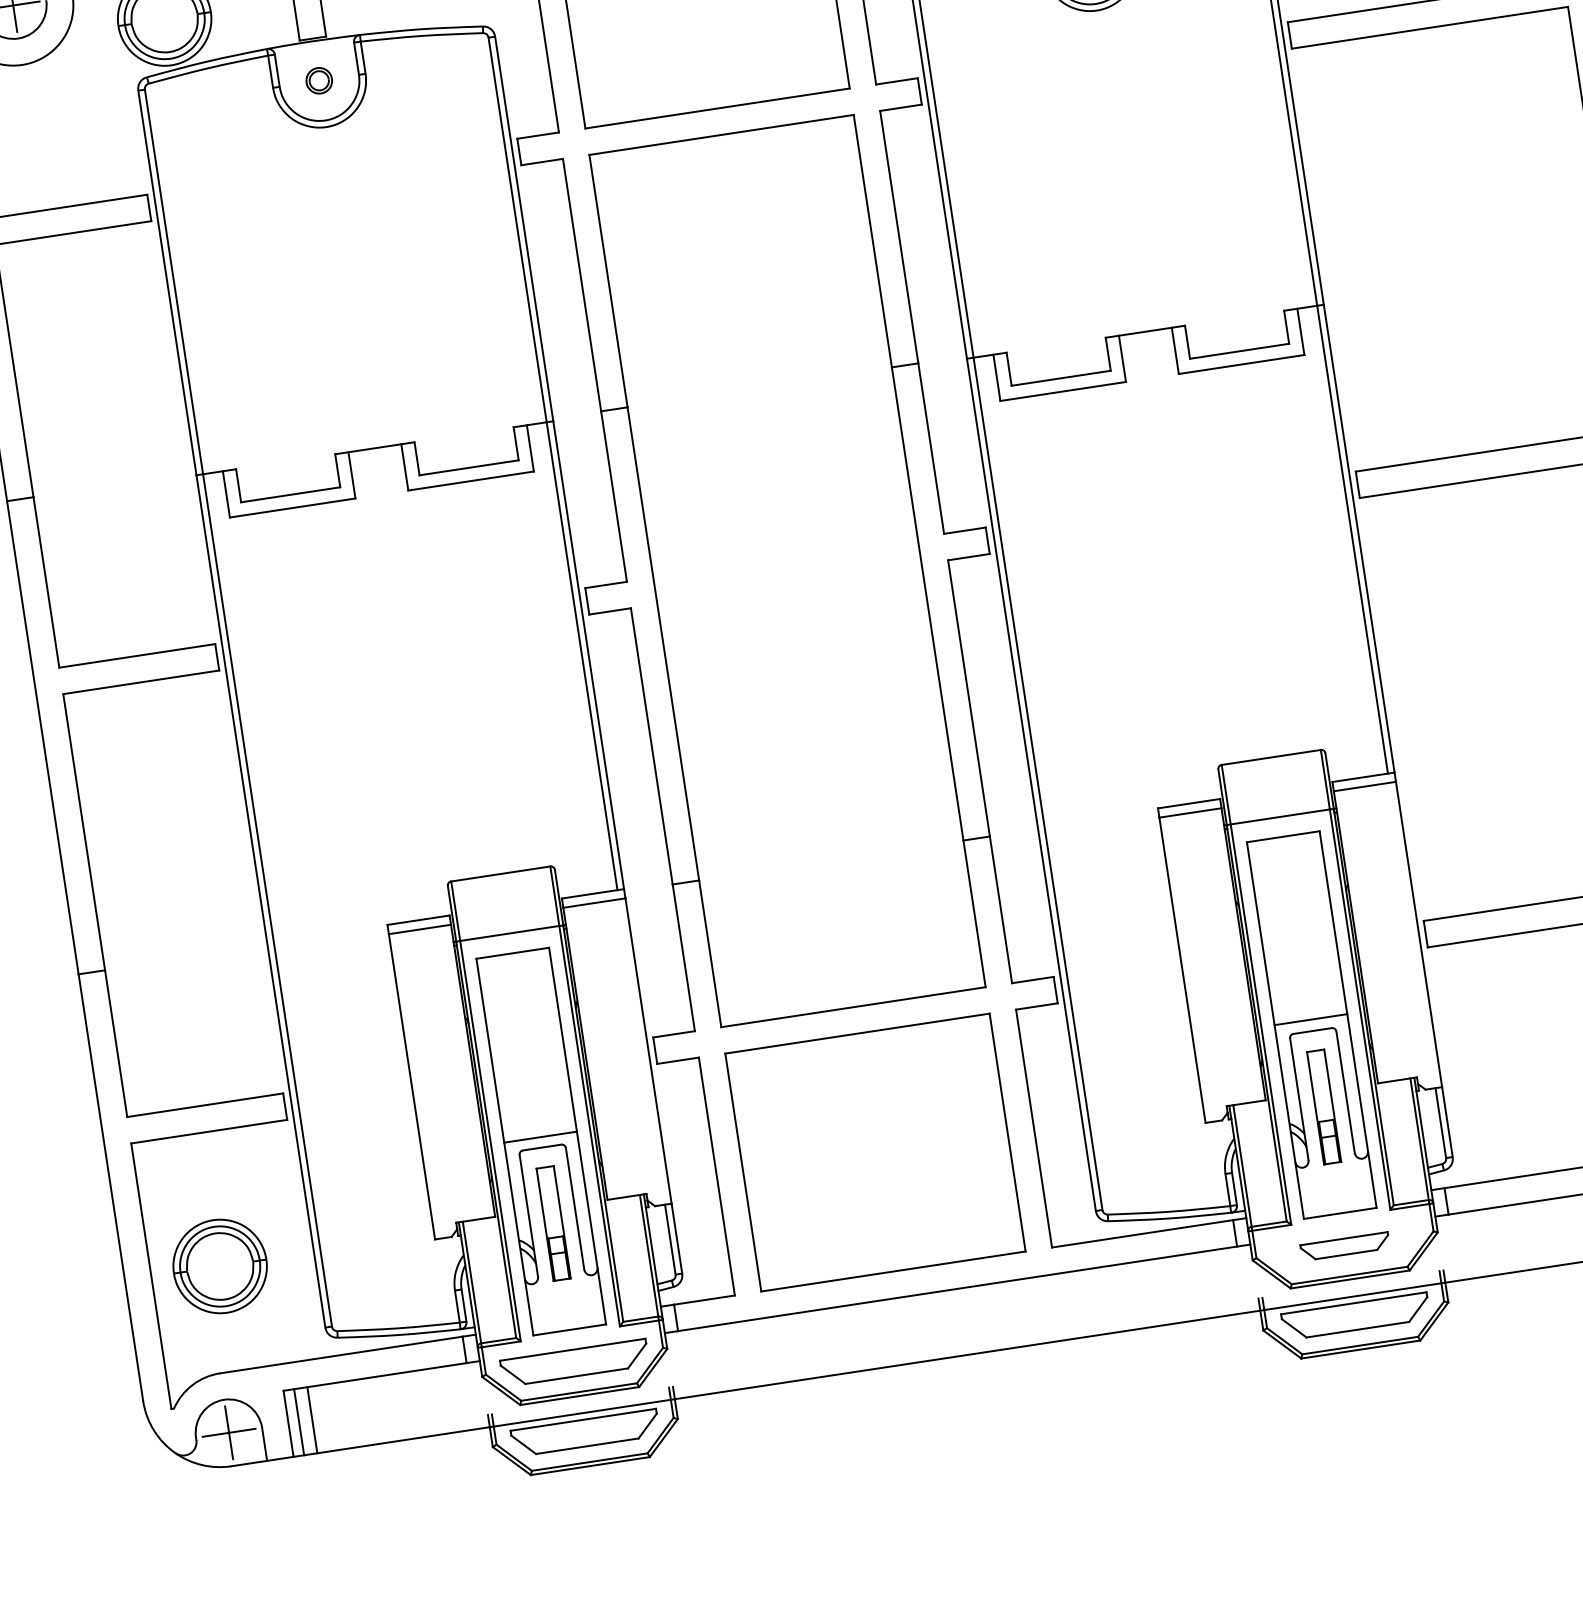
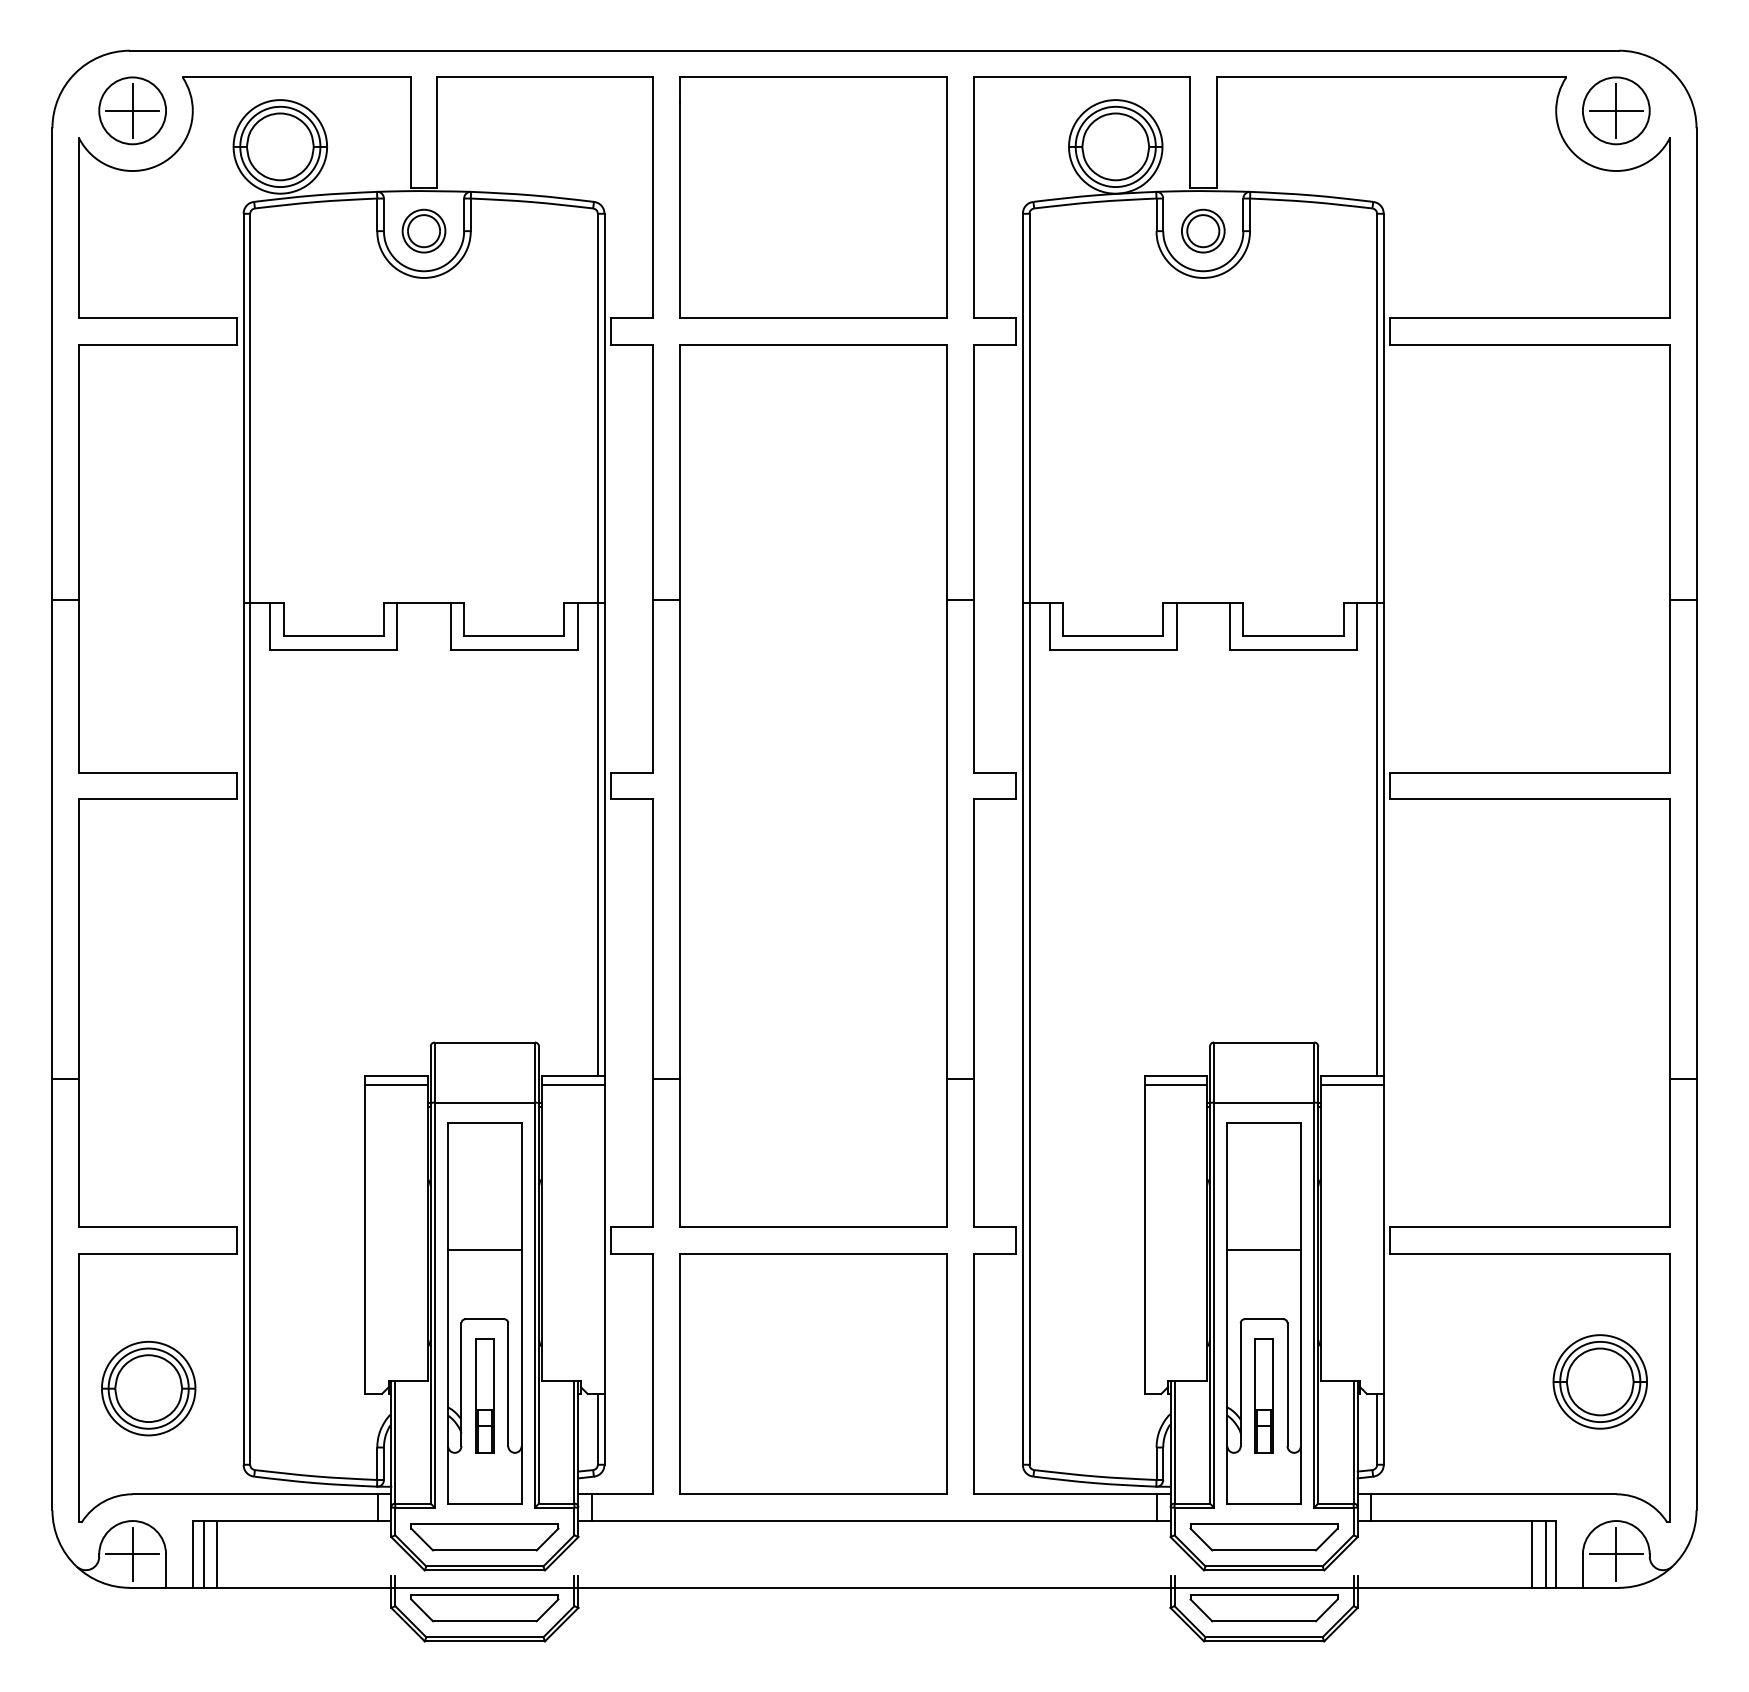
part: (318, 80) -> (423, 230), size x1.67
line: (1310, 1019) -> (1263, 1249), moved
line: (540, 1137) -> (484, 1249), moved
part: (1344, 1246) -> (1263, 1537), size x1.67

